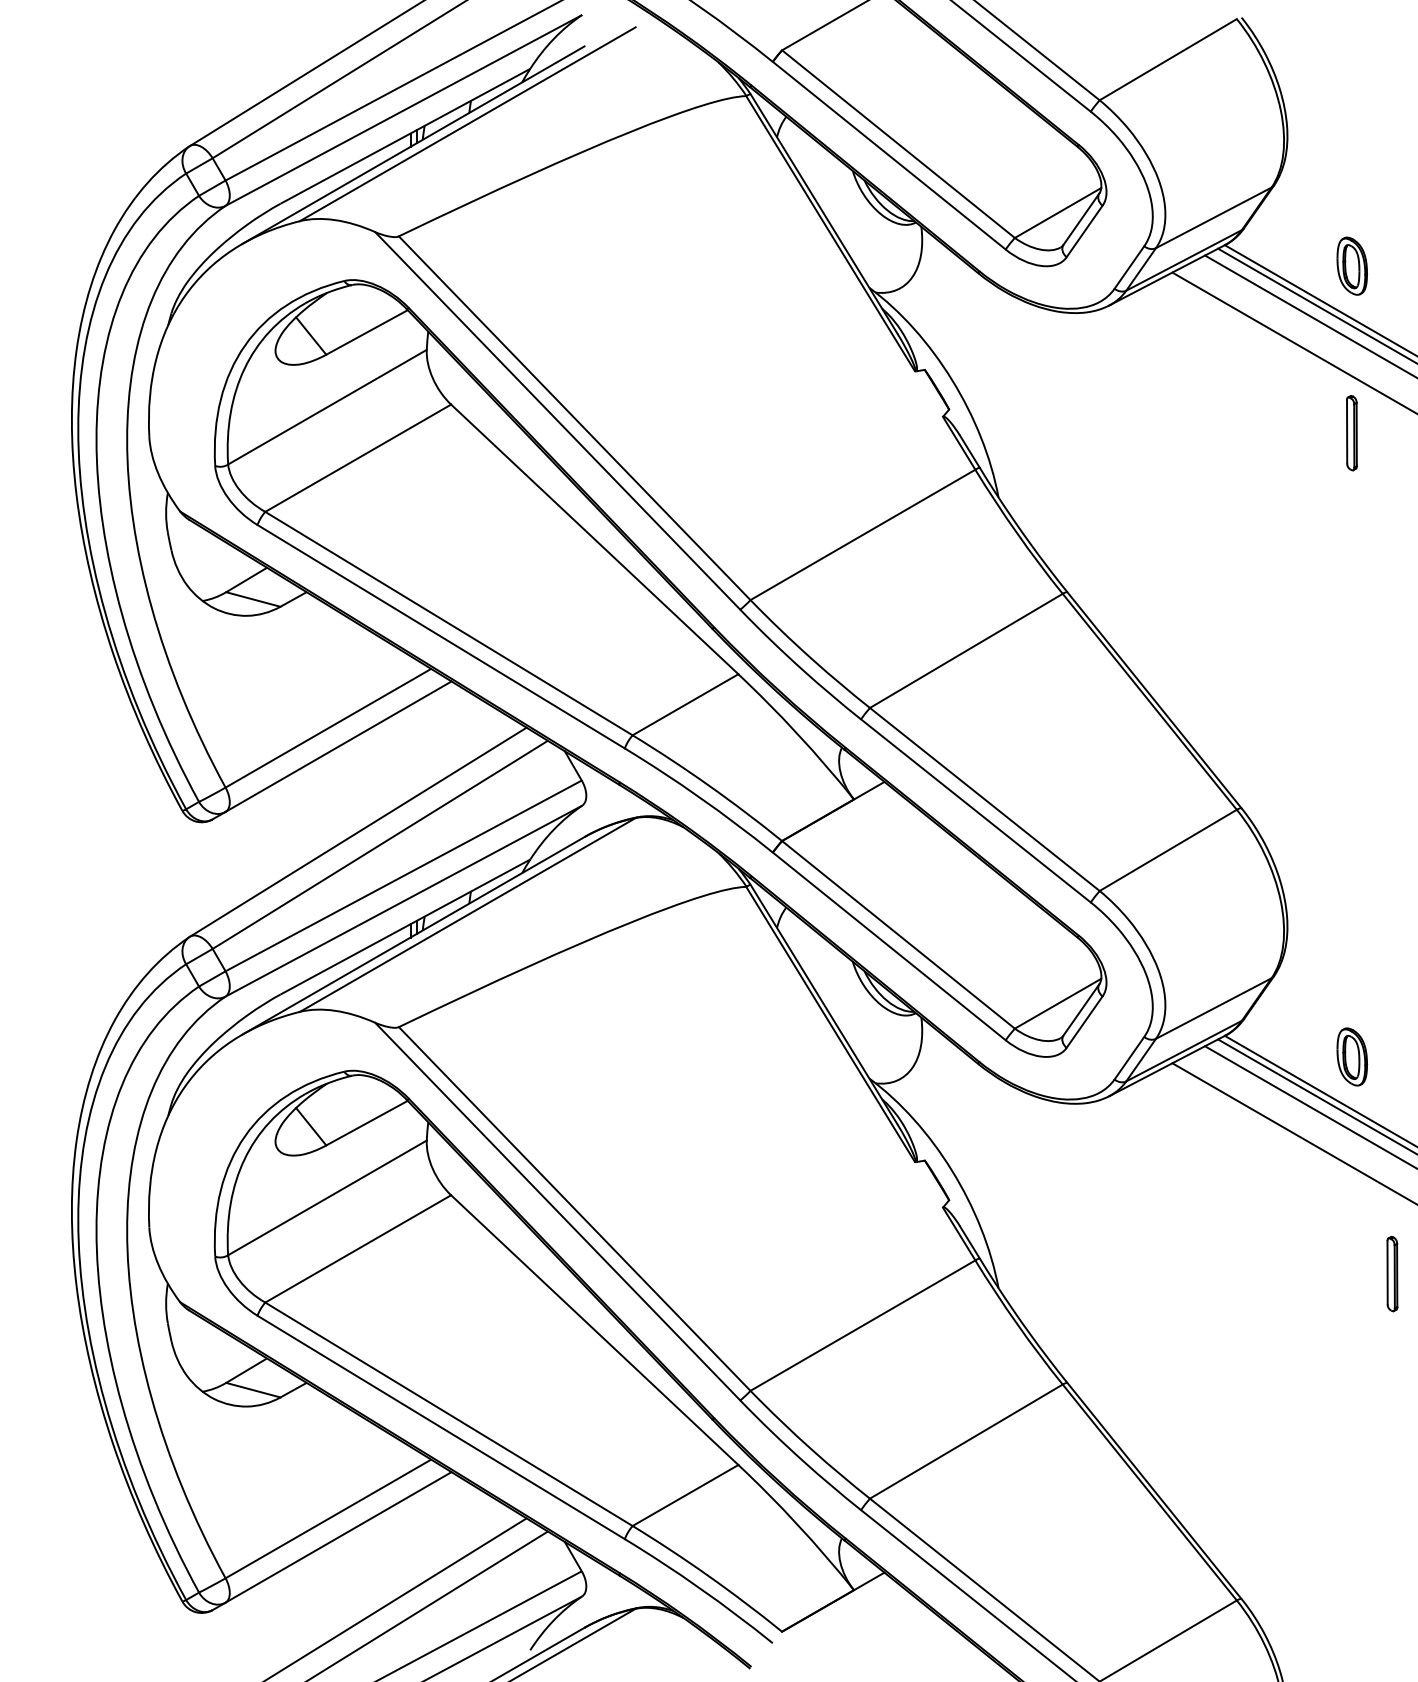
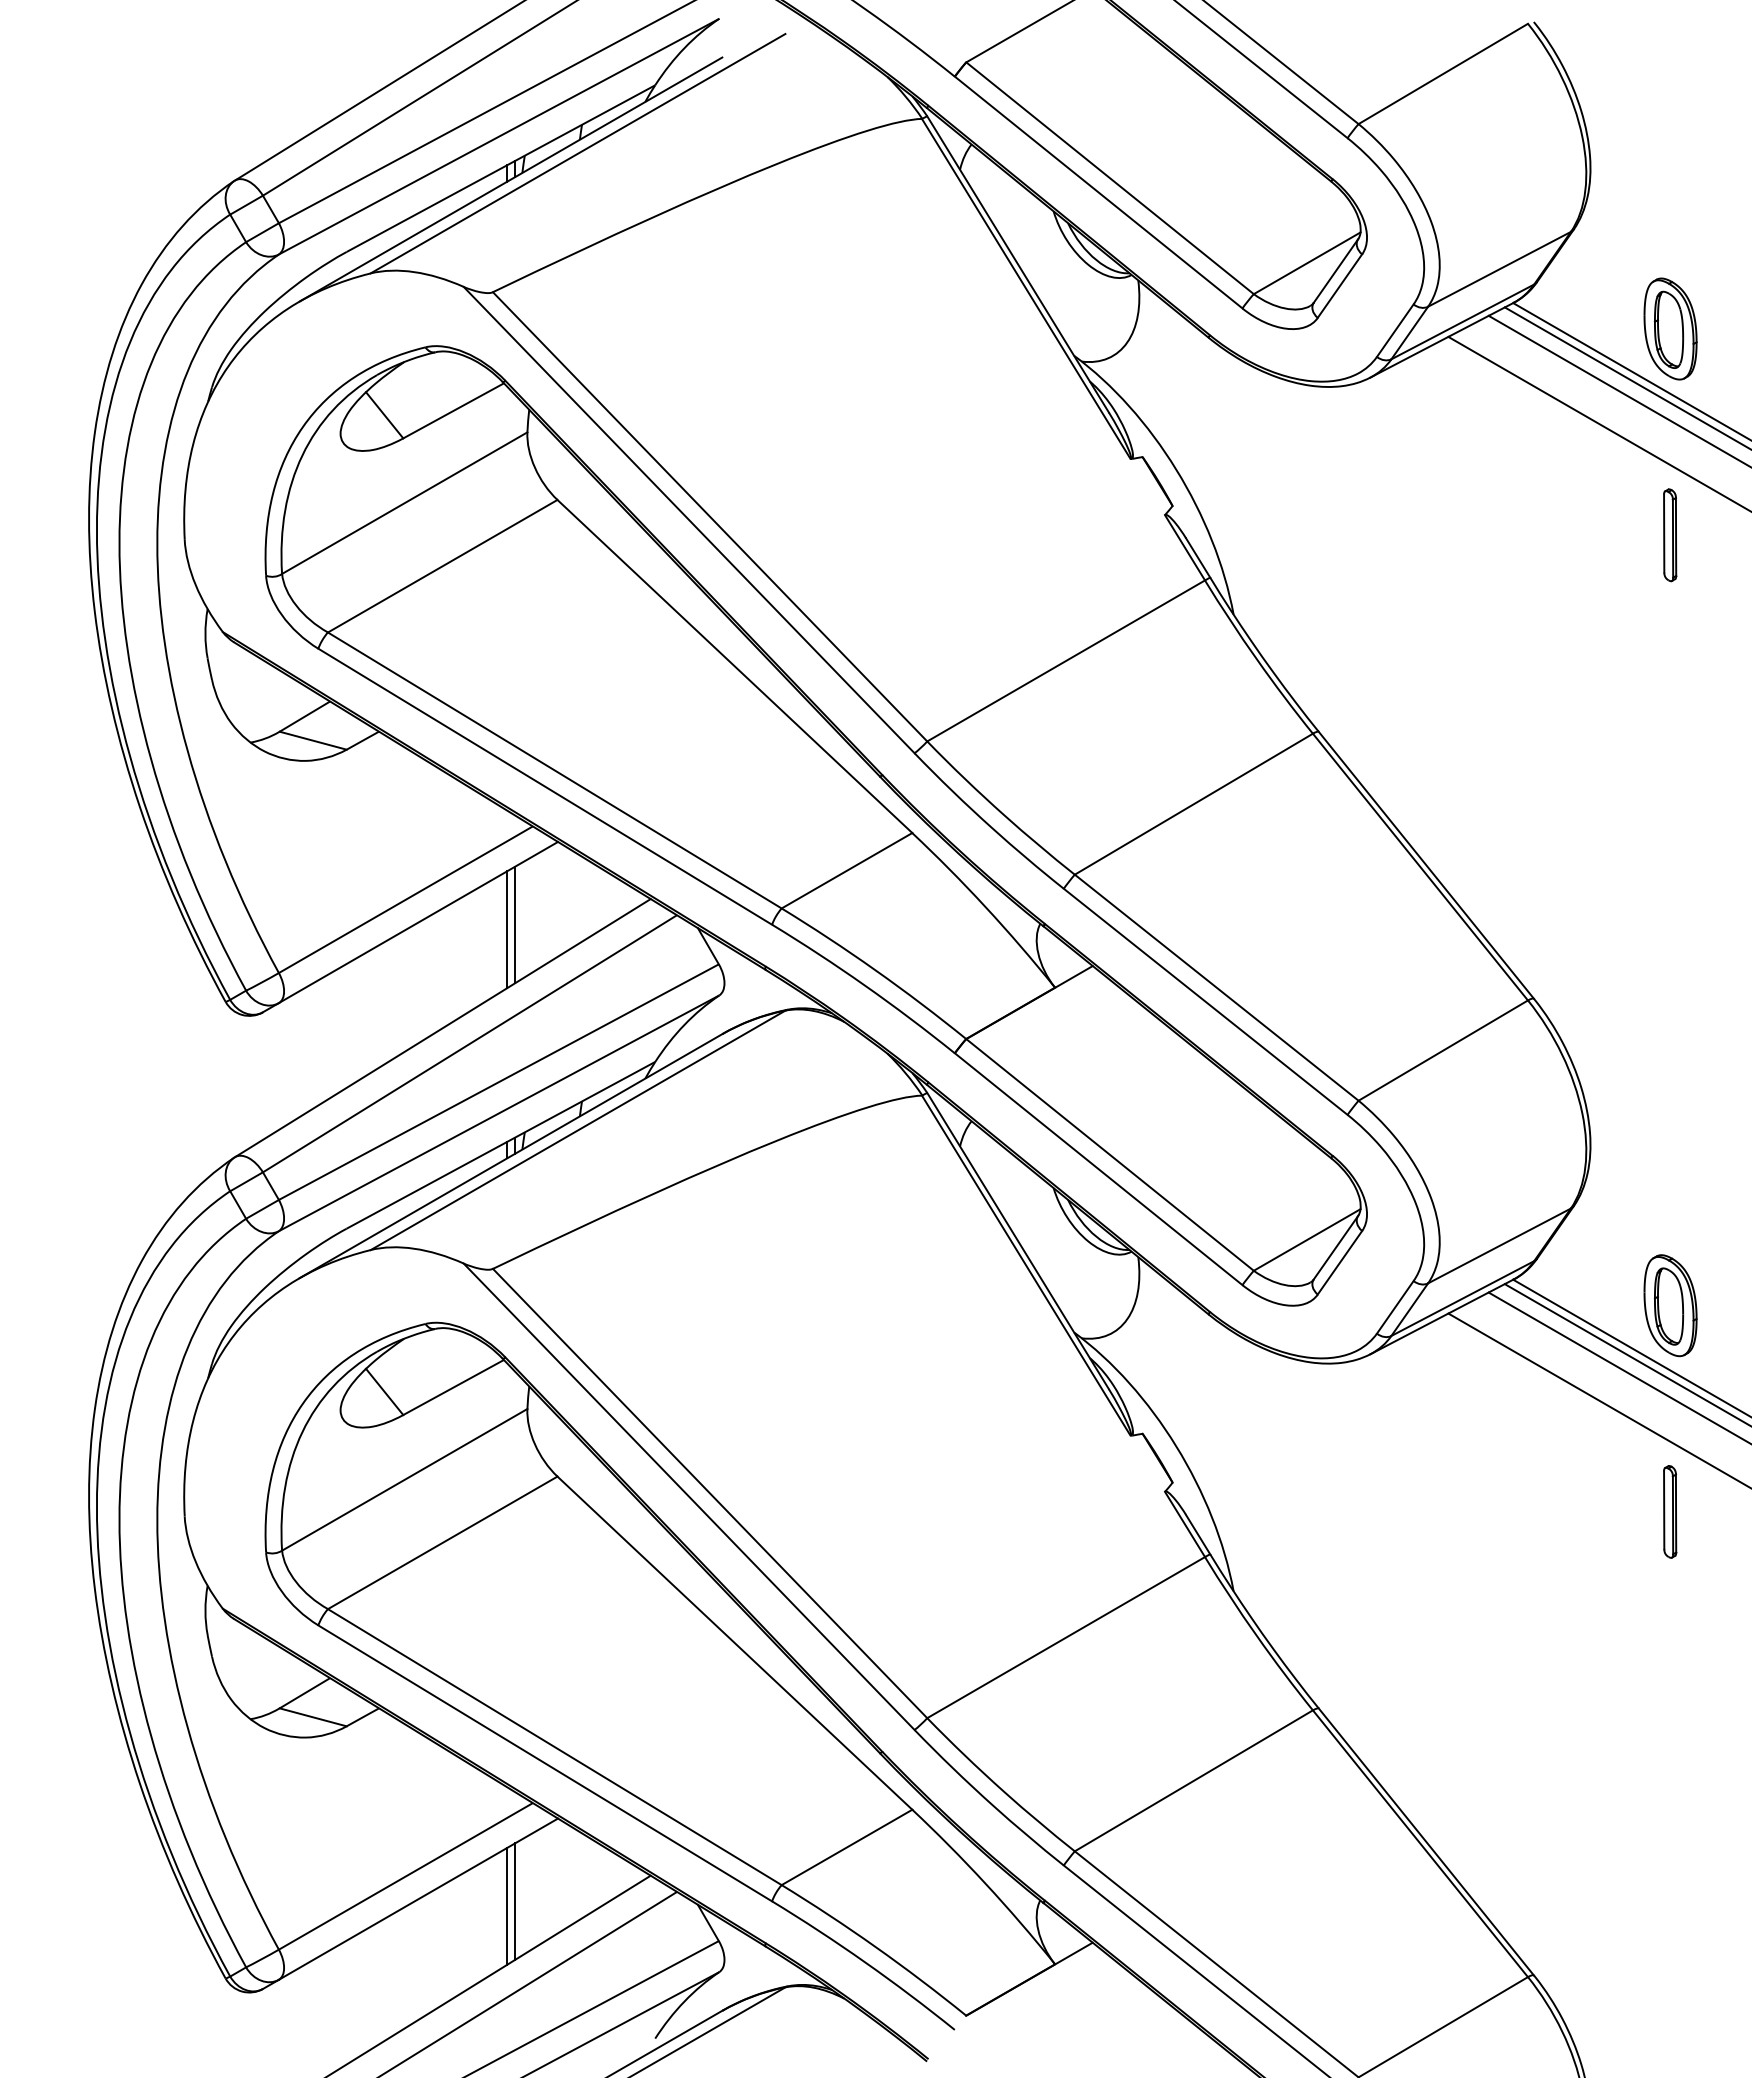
part: (1352, 265) -> (1670, 328), size x1.43
line: (417, 748) -> (515, 924), added
line: (410, 752) -> (507, 929), added
part: (1352, 1056) -> (1670, 1305), size x1.43
part: (1392, 1273) -> (1670, 1511), moved
line: (417, 1539) -> (515, 1901), added
line: (410, 1542) -> (507, 1905), added

